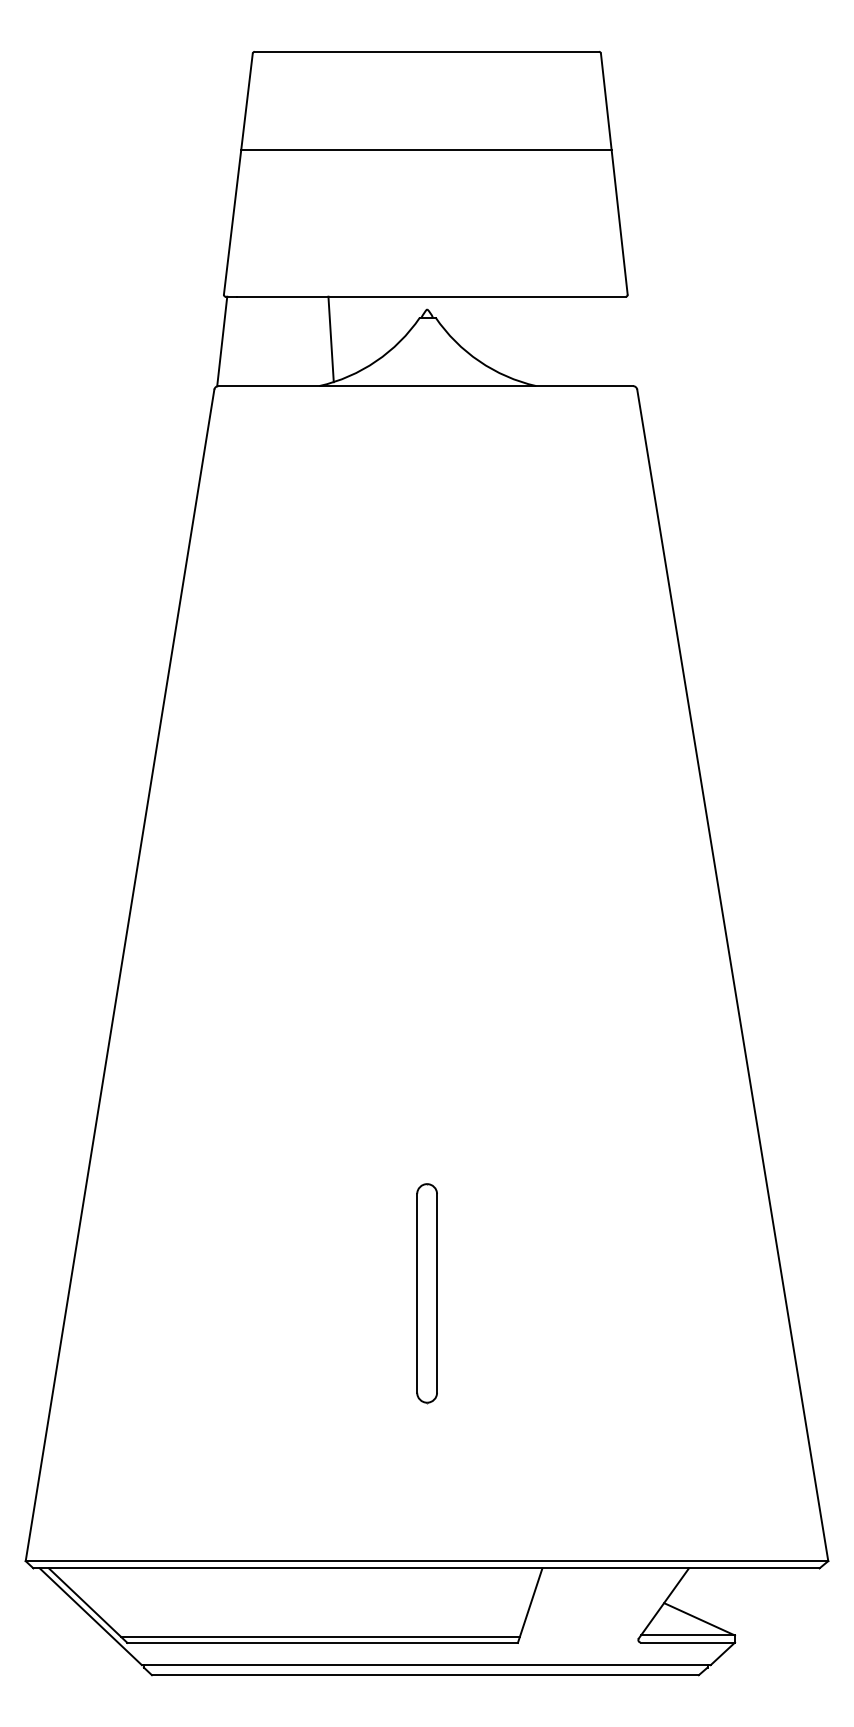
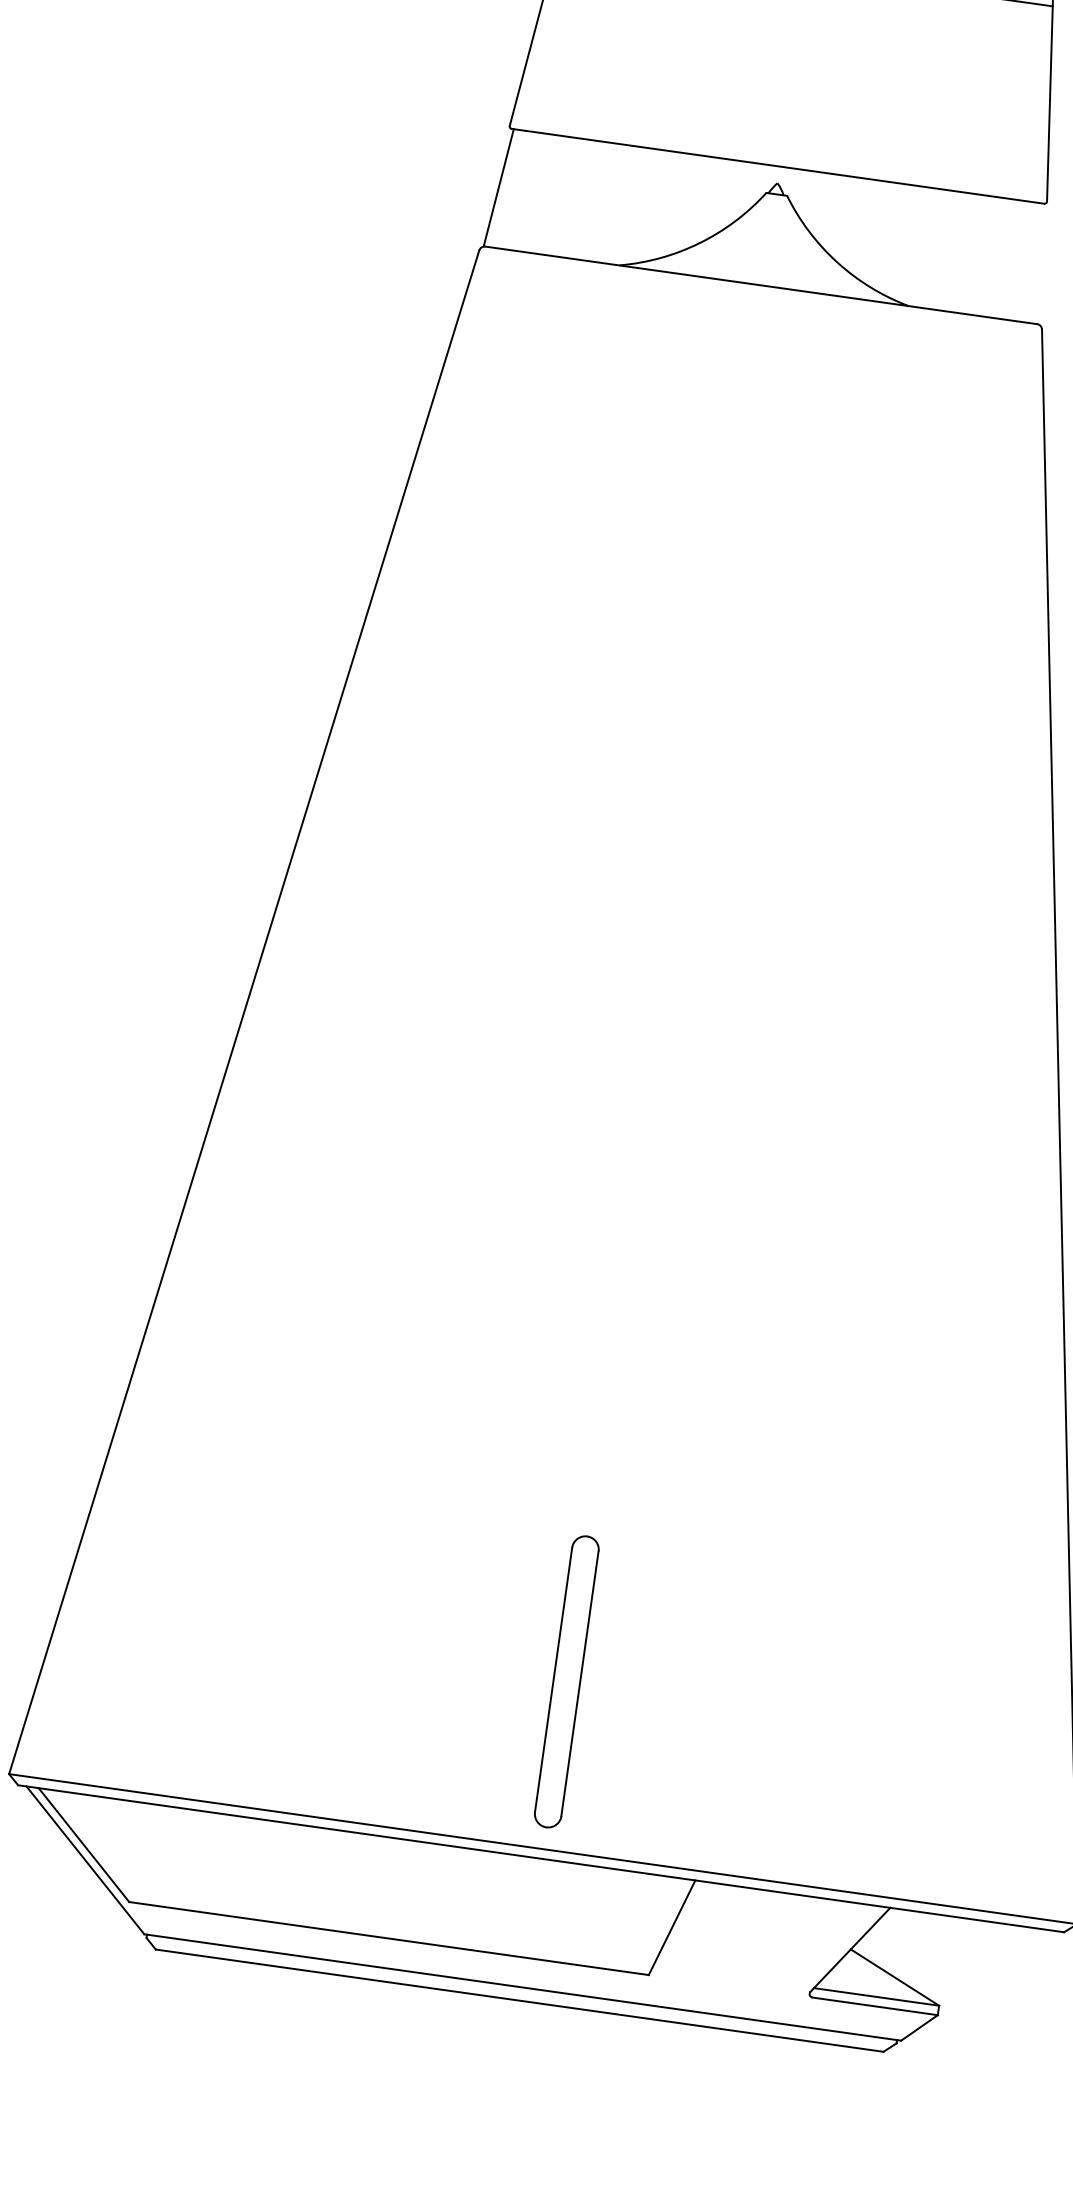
line: (330, 339) -> (643, 205), removed
part: (426, 1293) -> (565, 1681), moved
line: (320, 1636) -> (387, 1929), removed

